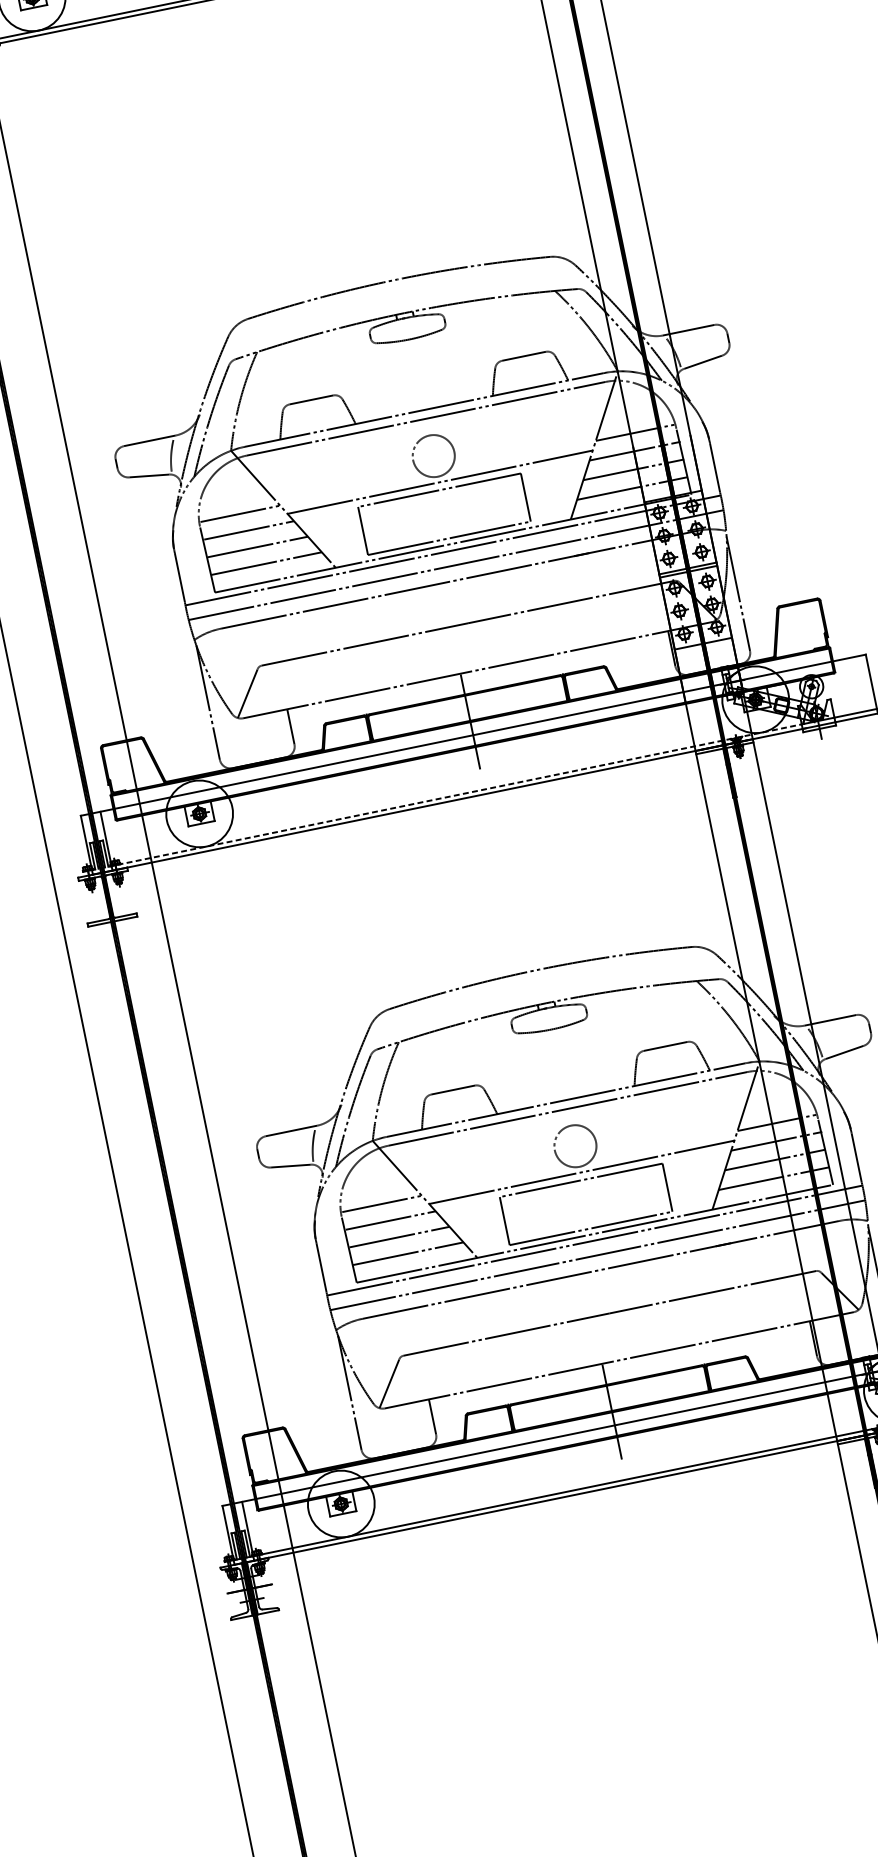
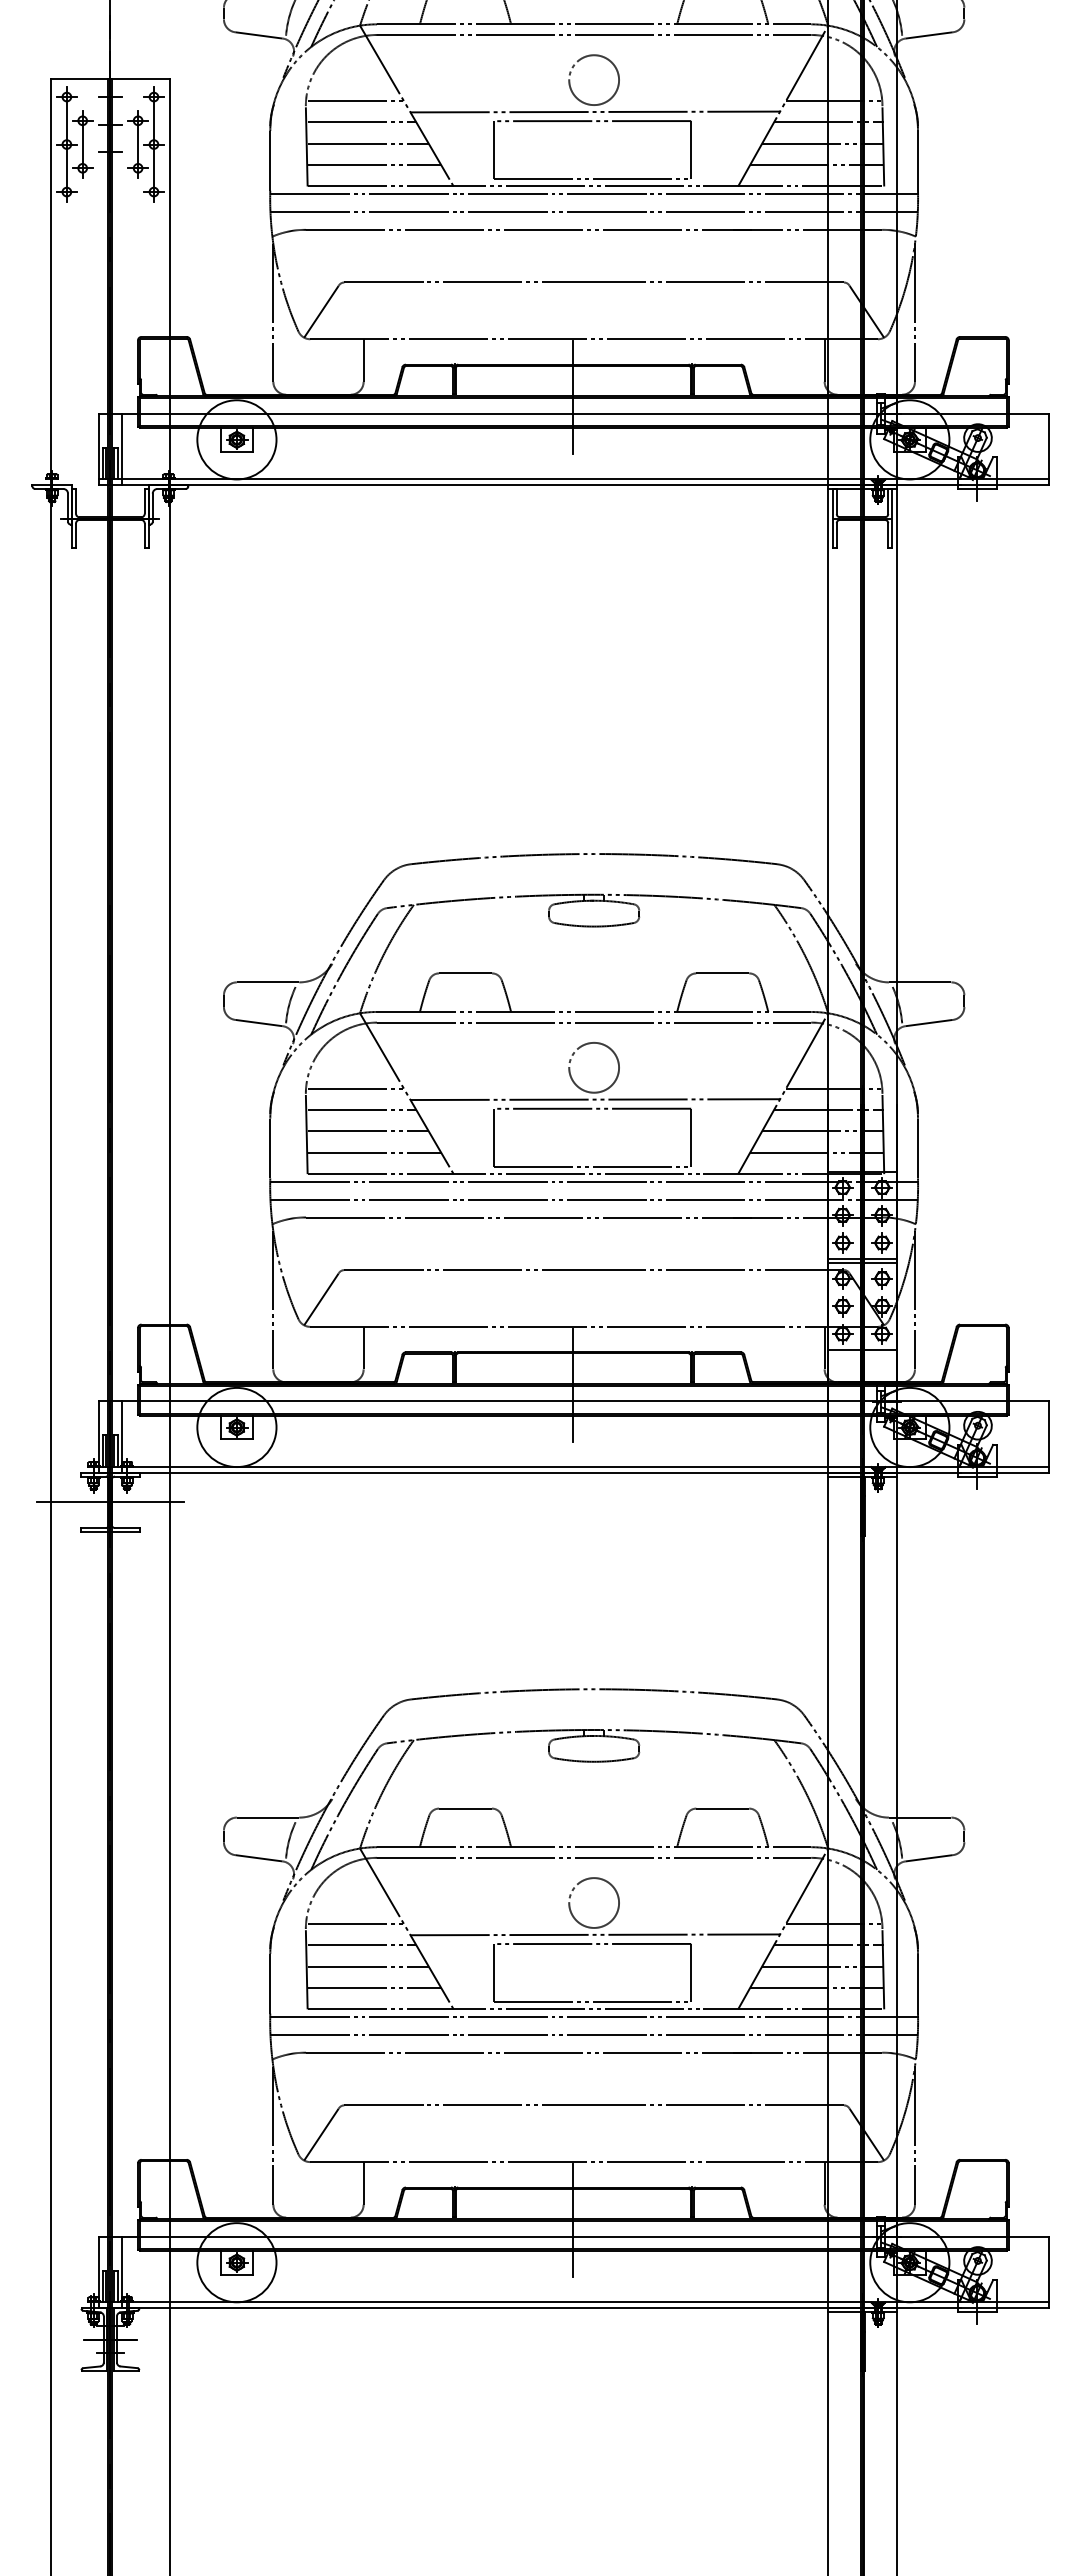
line: (448, 797) -> (529, 1467), dashed -> solid
line: (107, 897) -> (110, 1502), added

